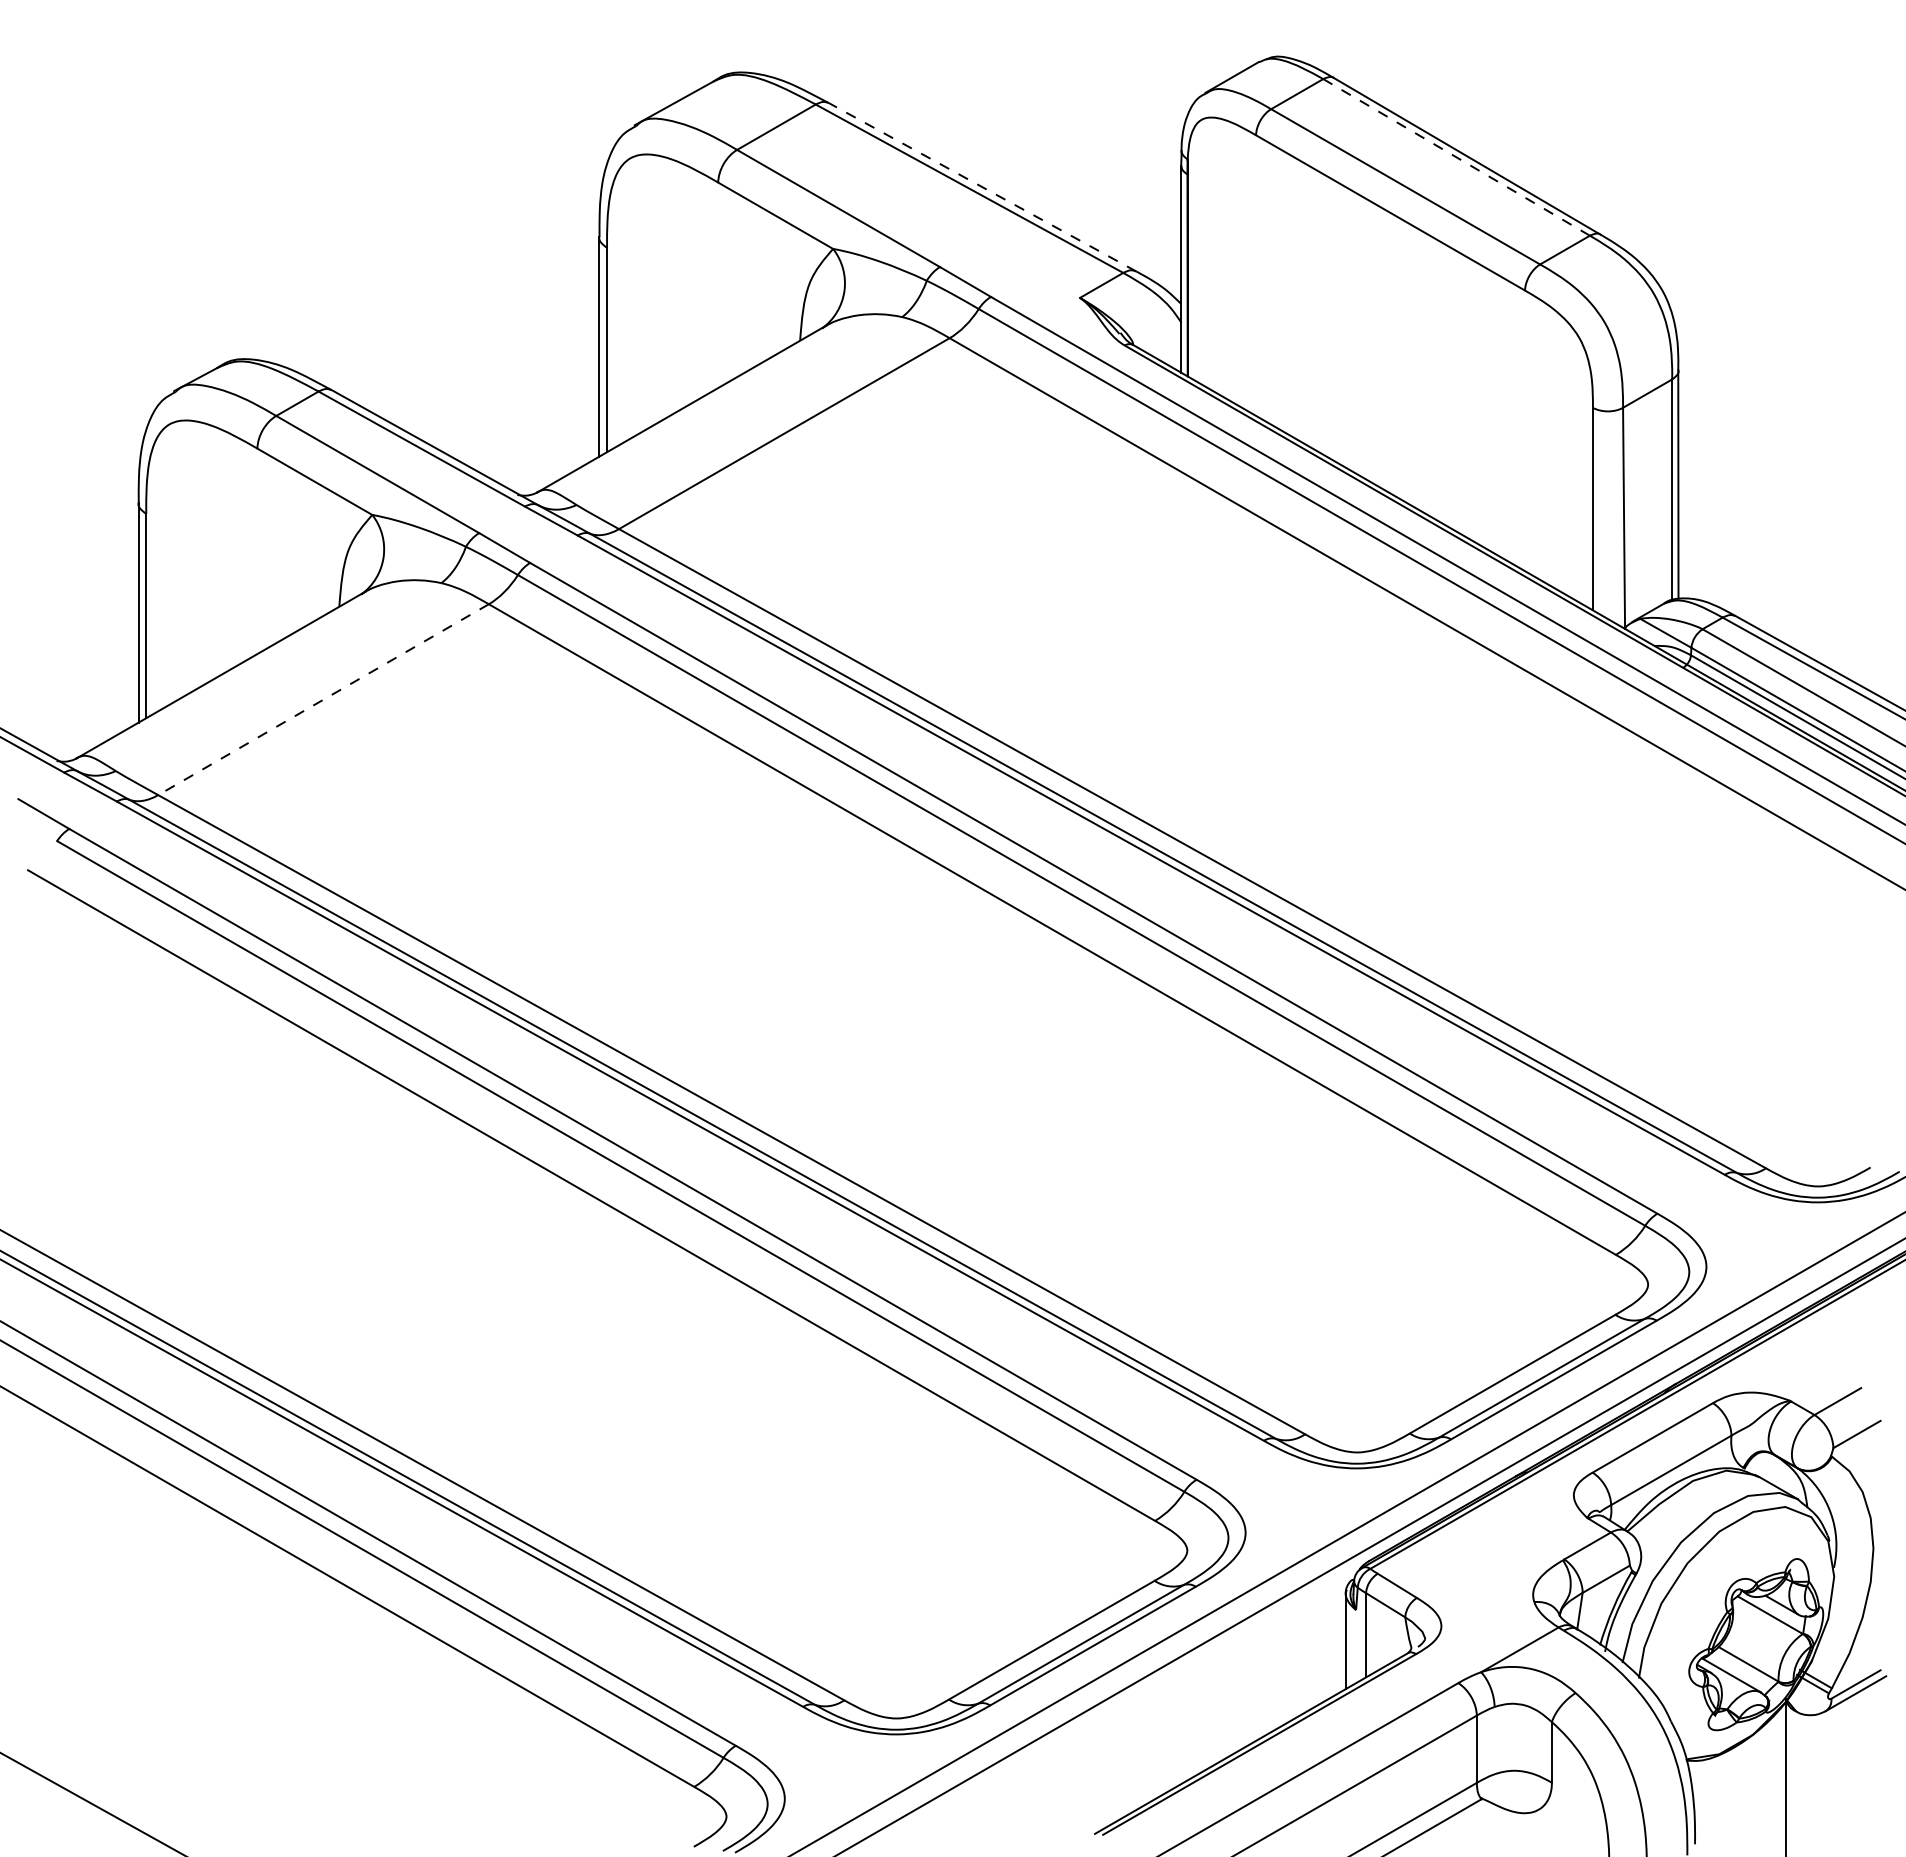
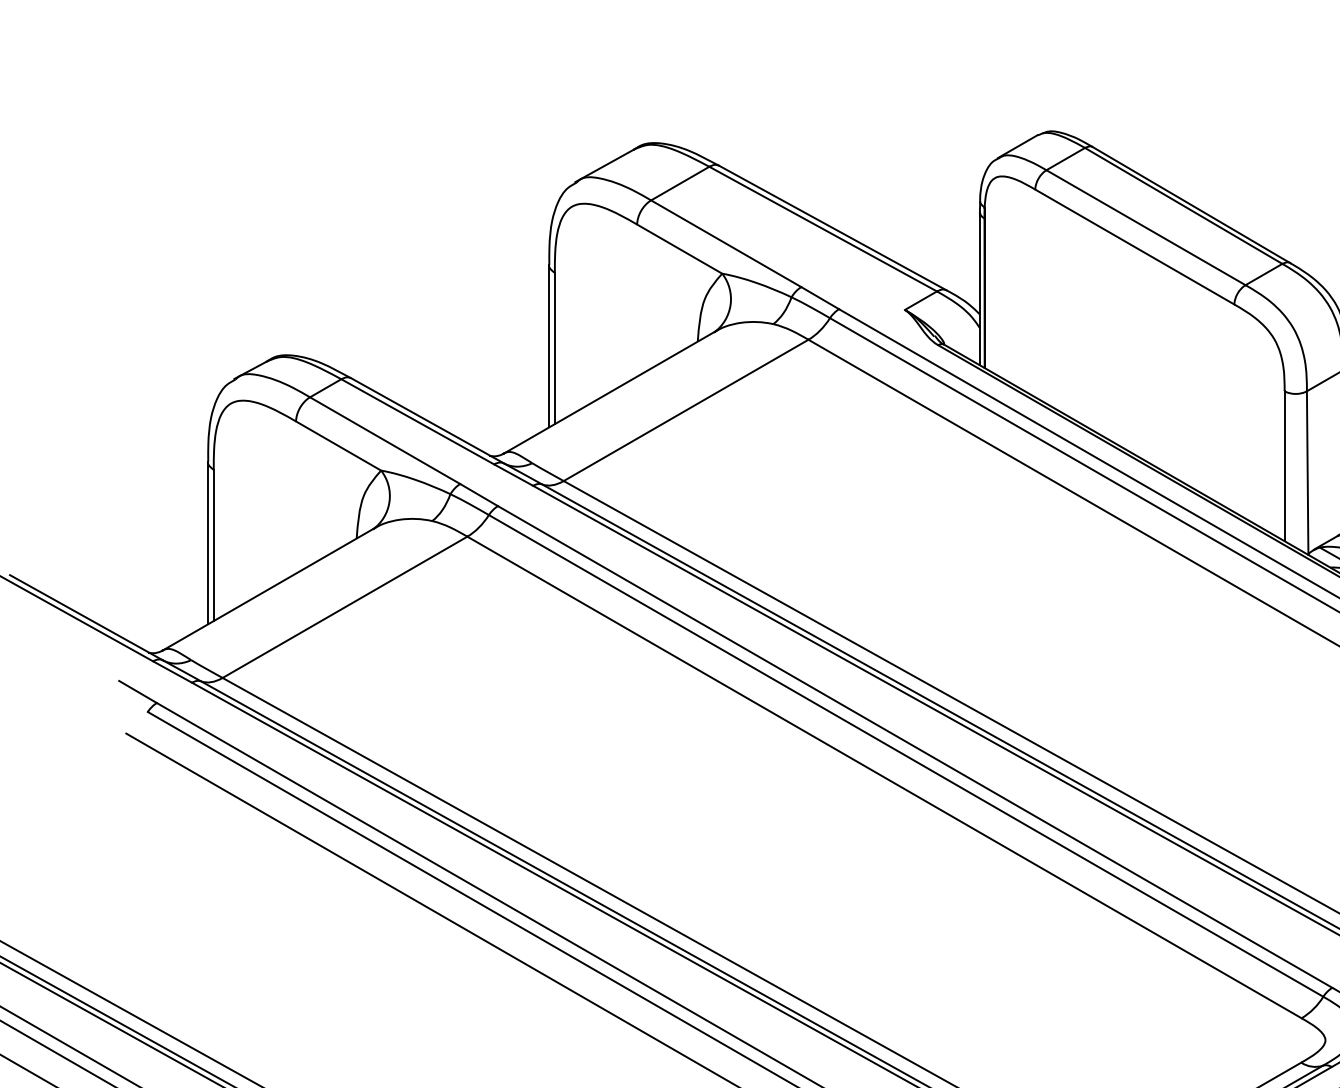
line: (1456, 157) -> (1183, 206), dashed -> solid
line: (982, 187) -> (832, 228), dashed -> solid
line: (323, 699) -> (344, 607), dashed -> solid

